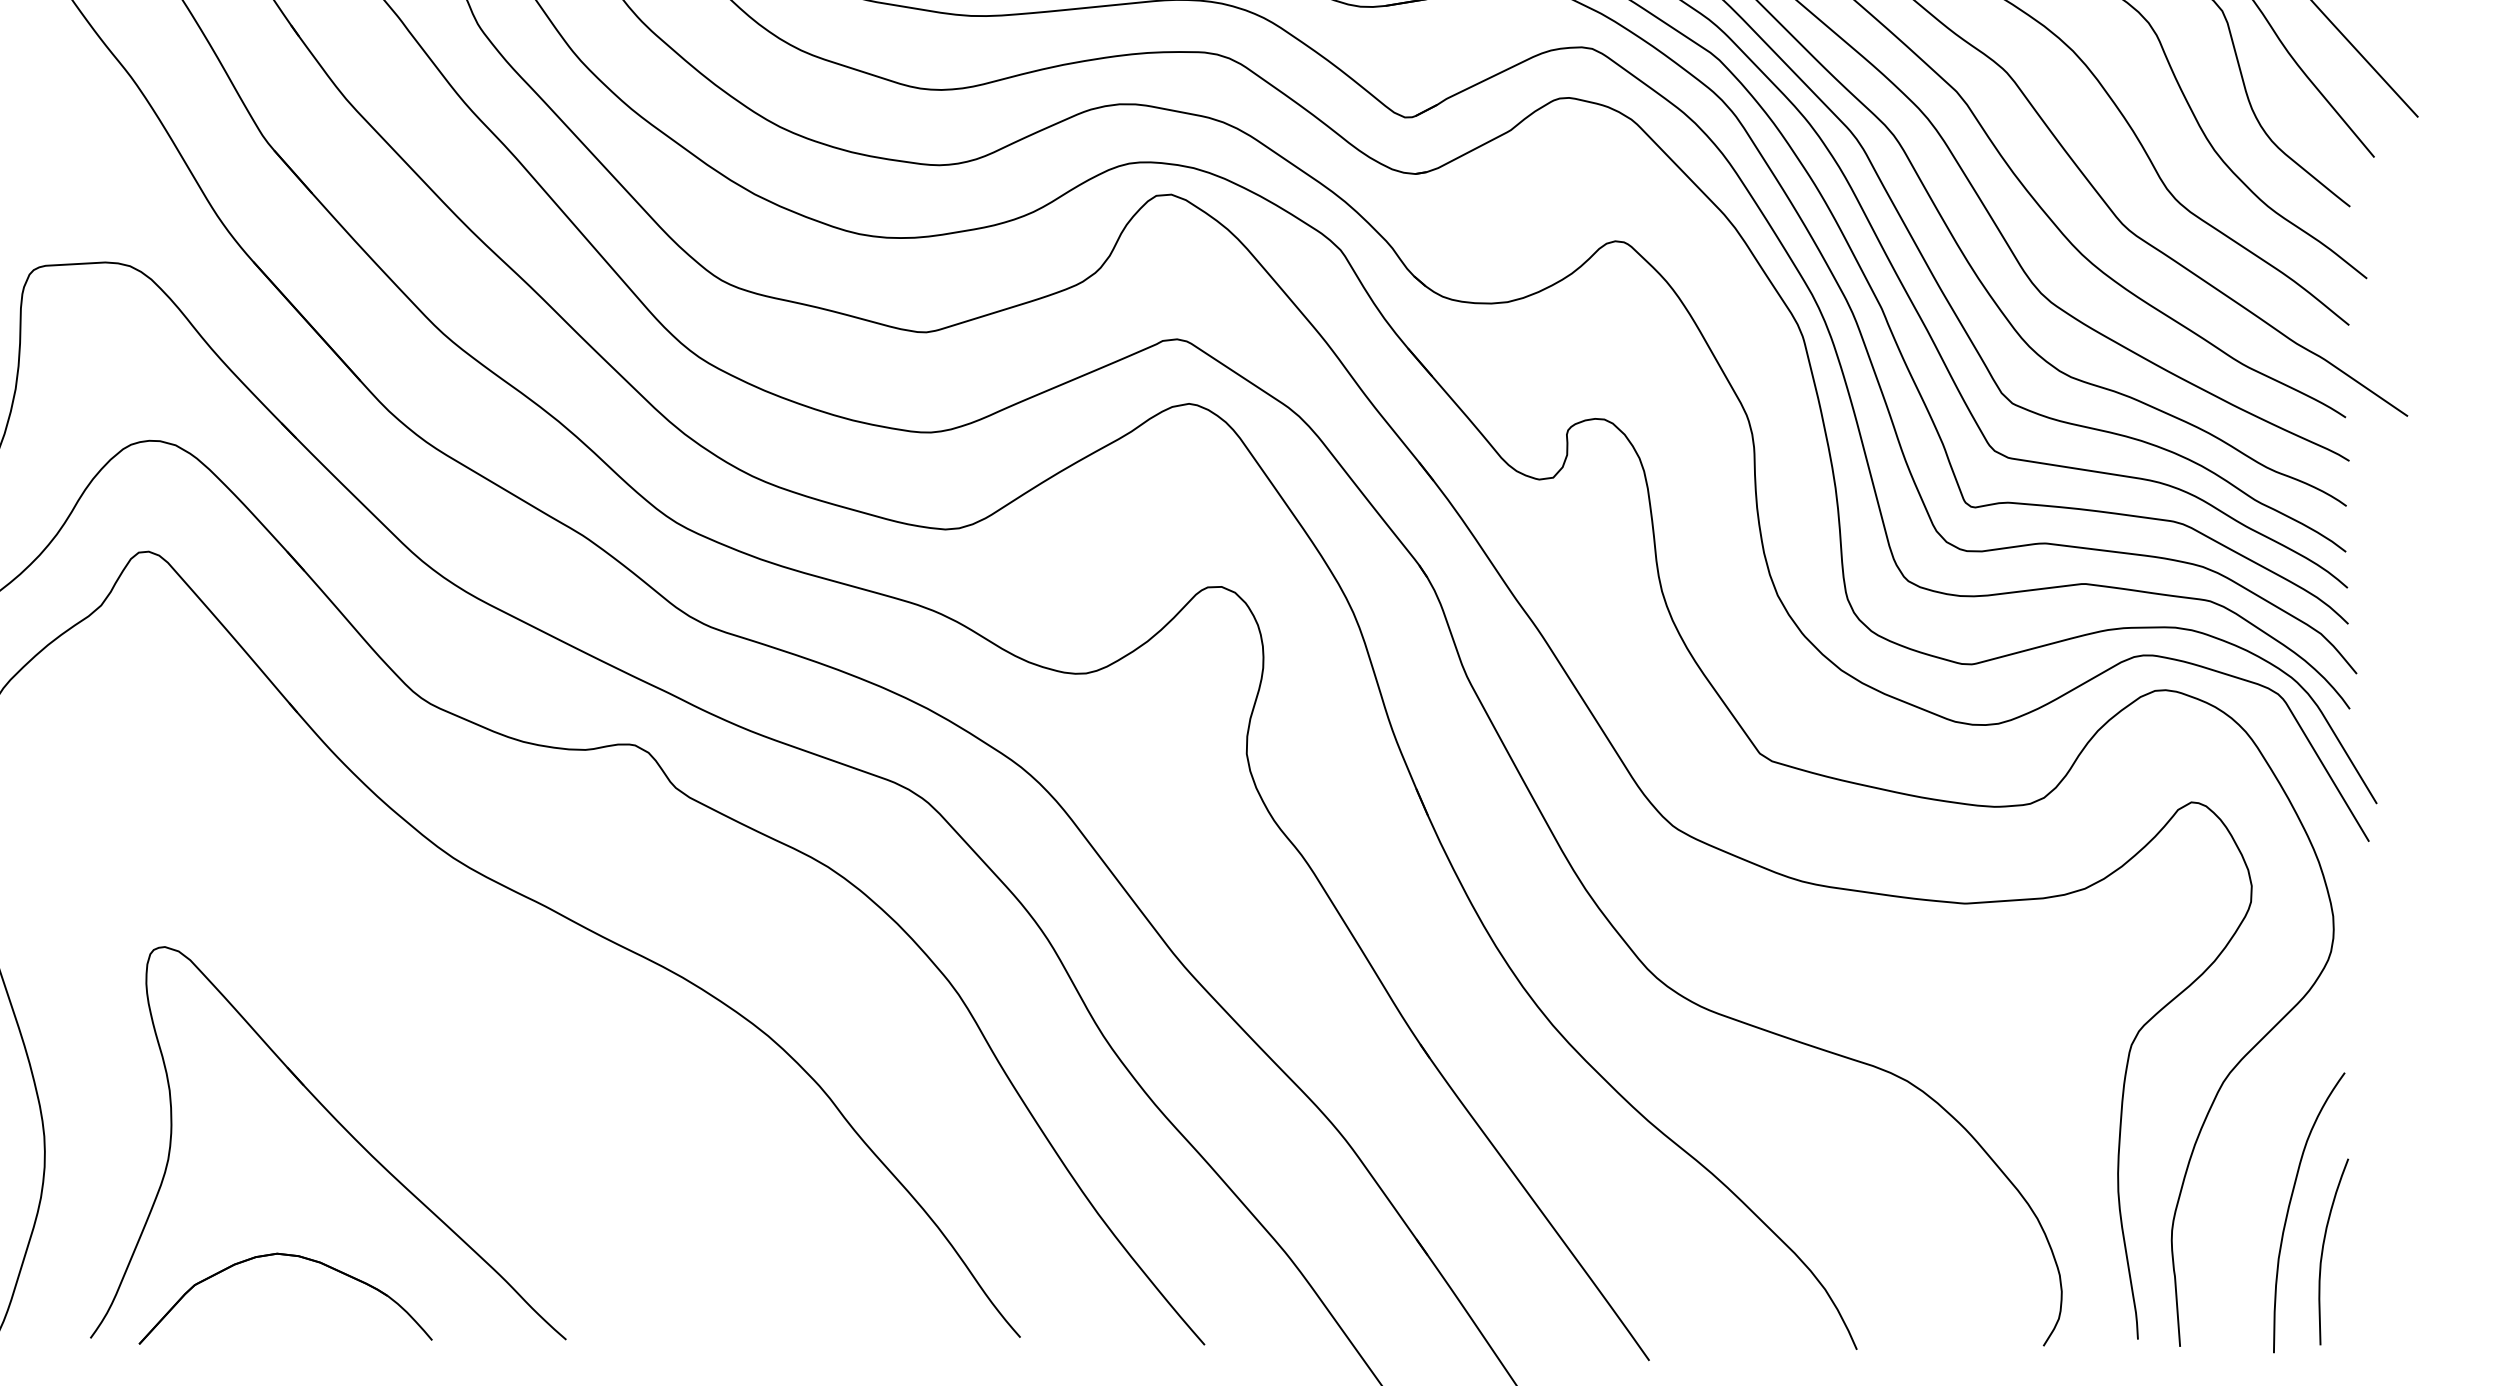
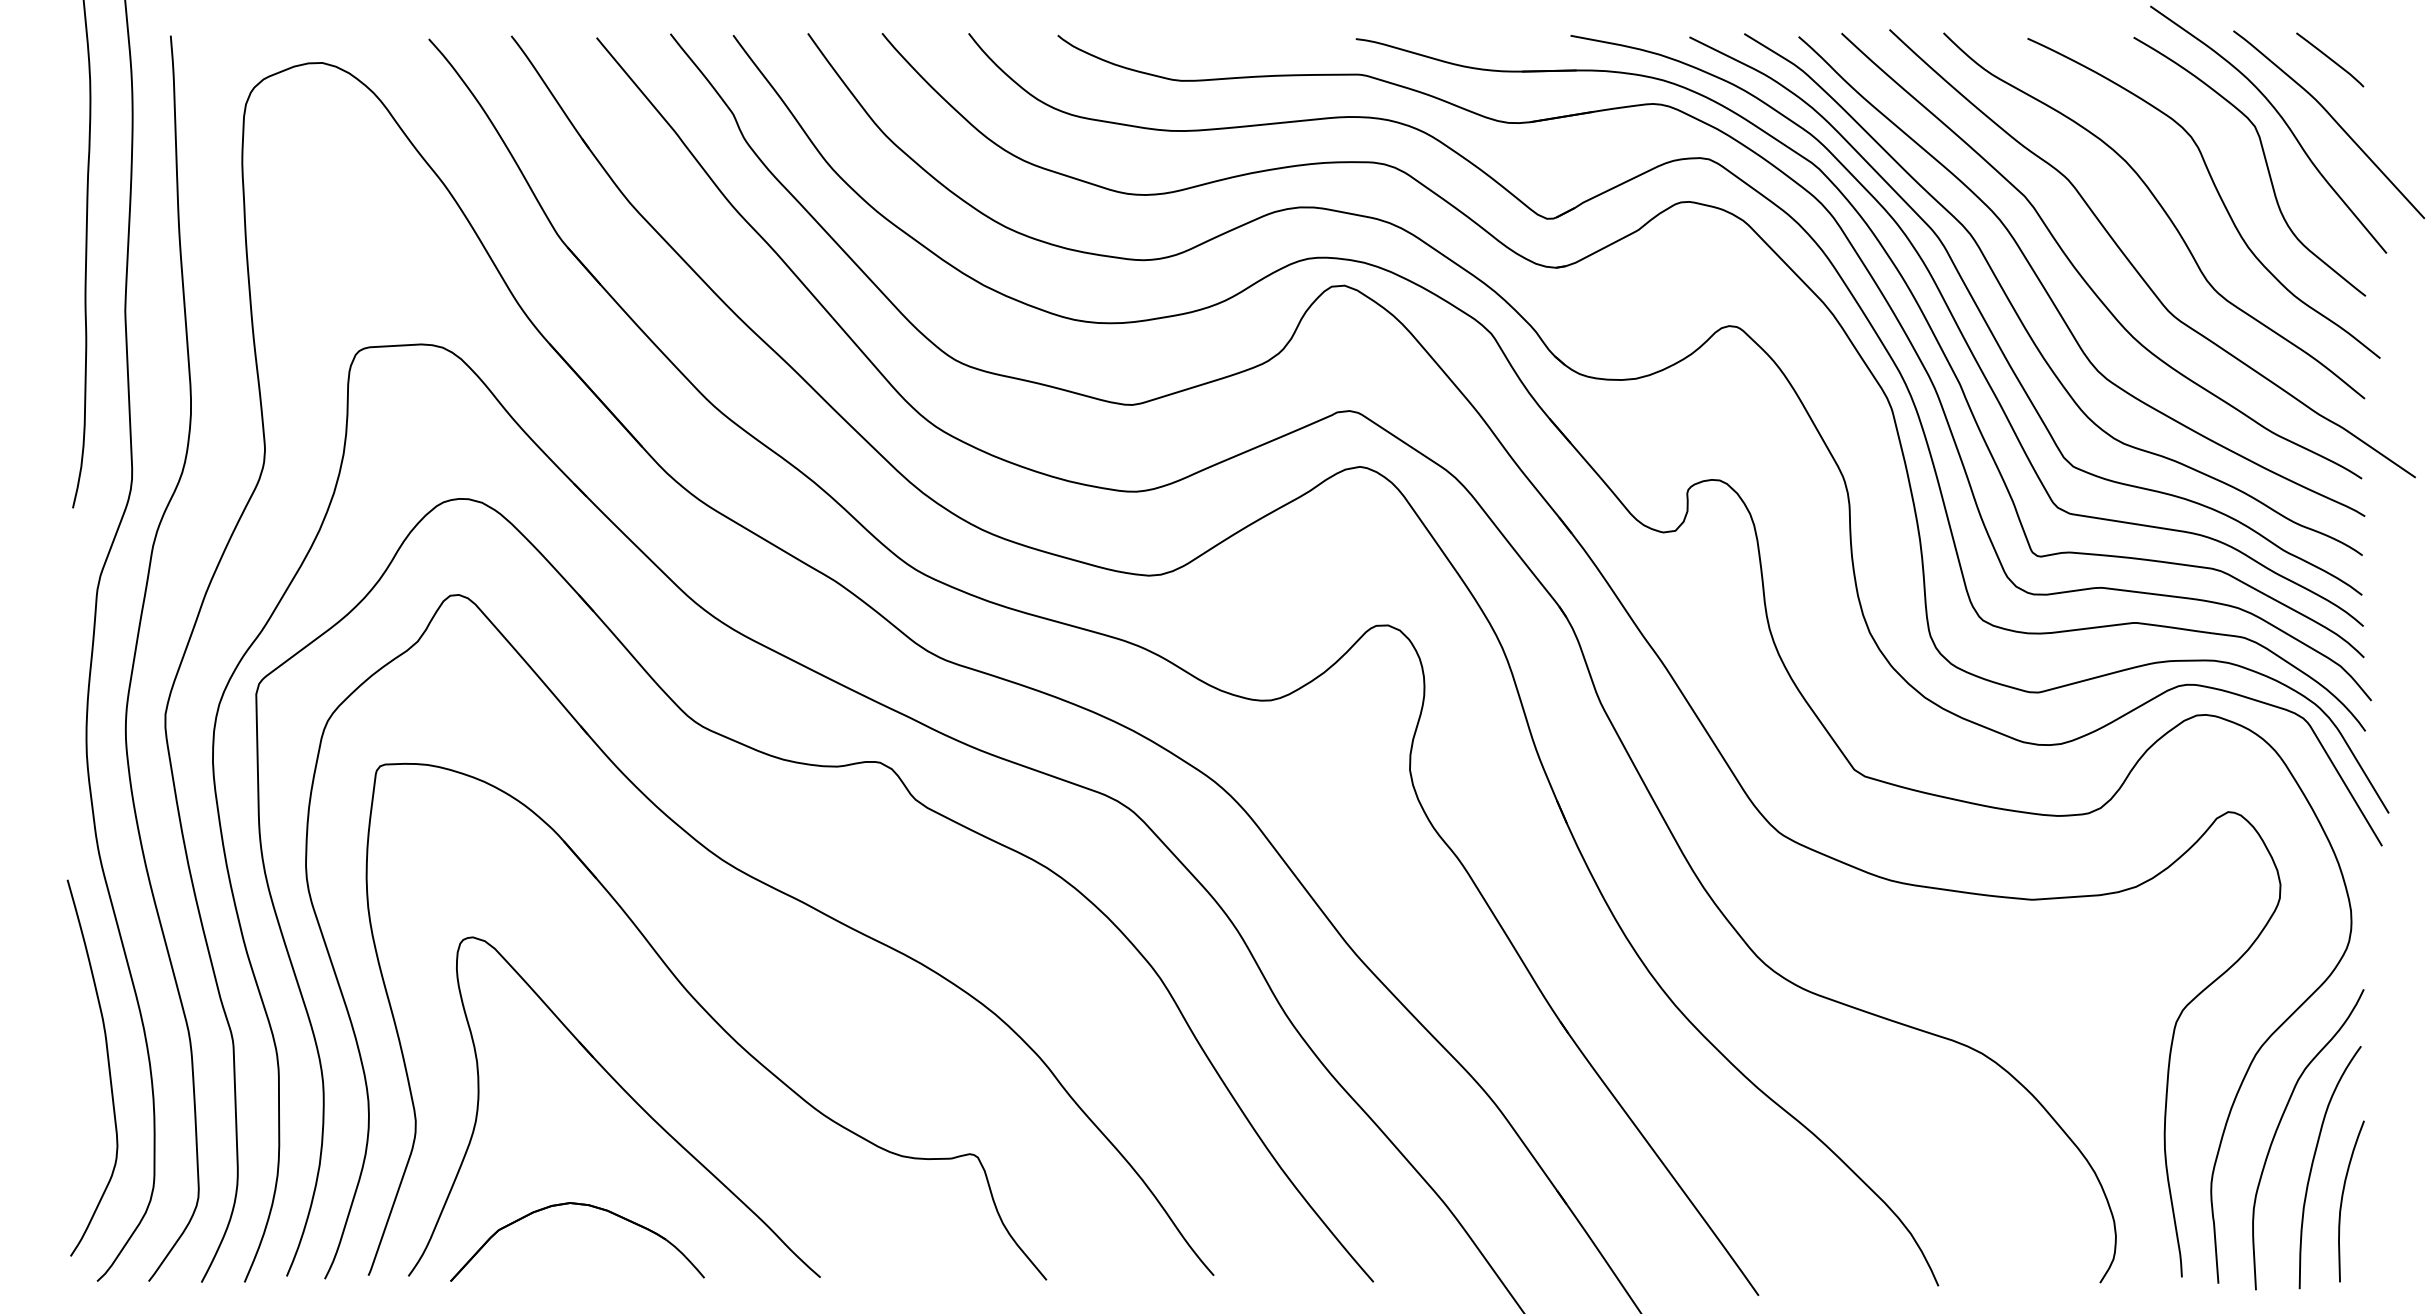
part: (434, 1044) -> (706, 1021), added
curve: (2250, 1165) -> (2279, 1126), added

